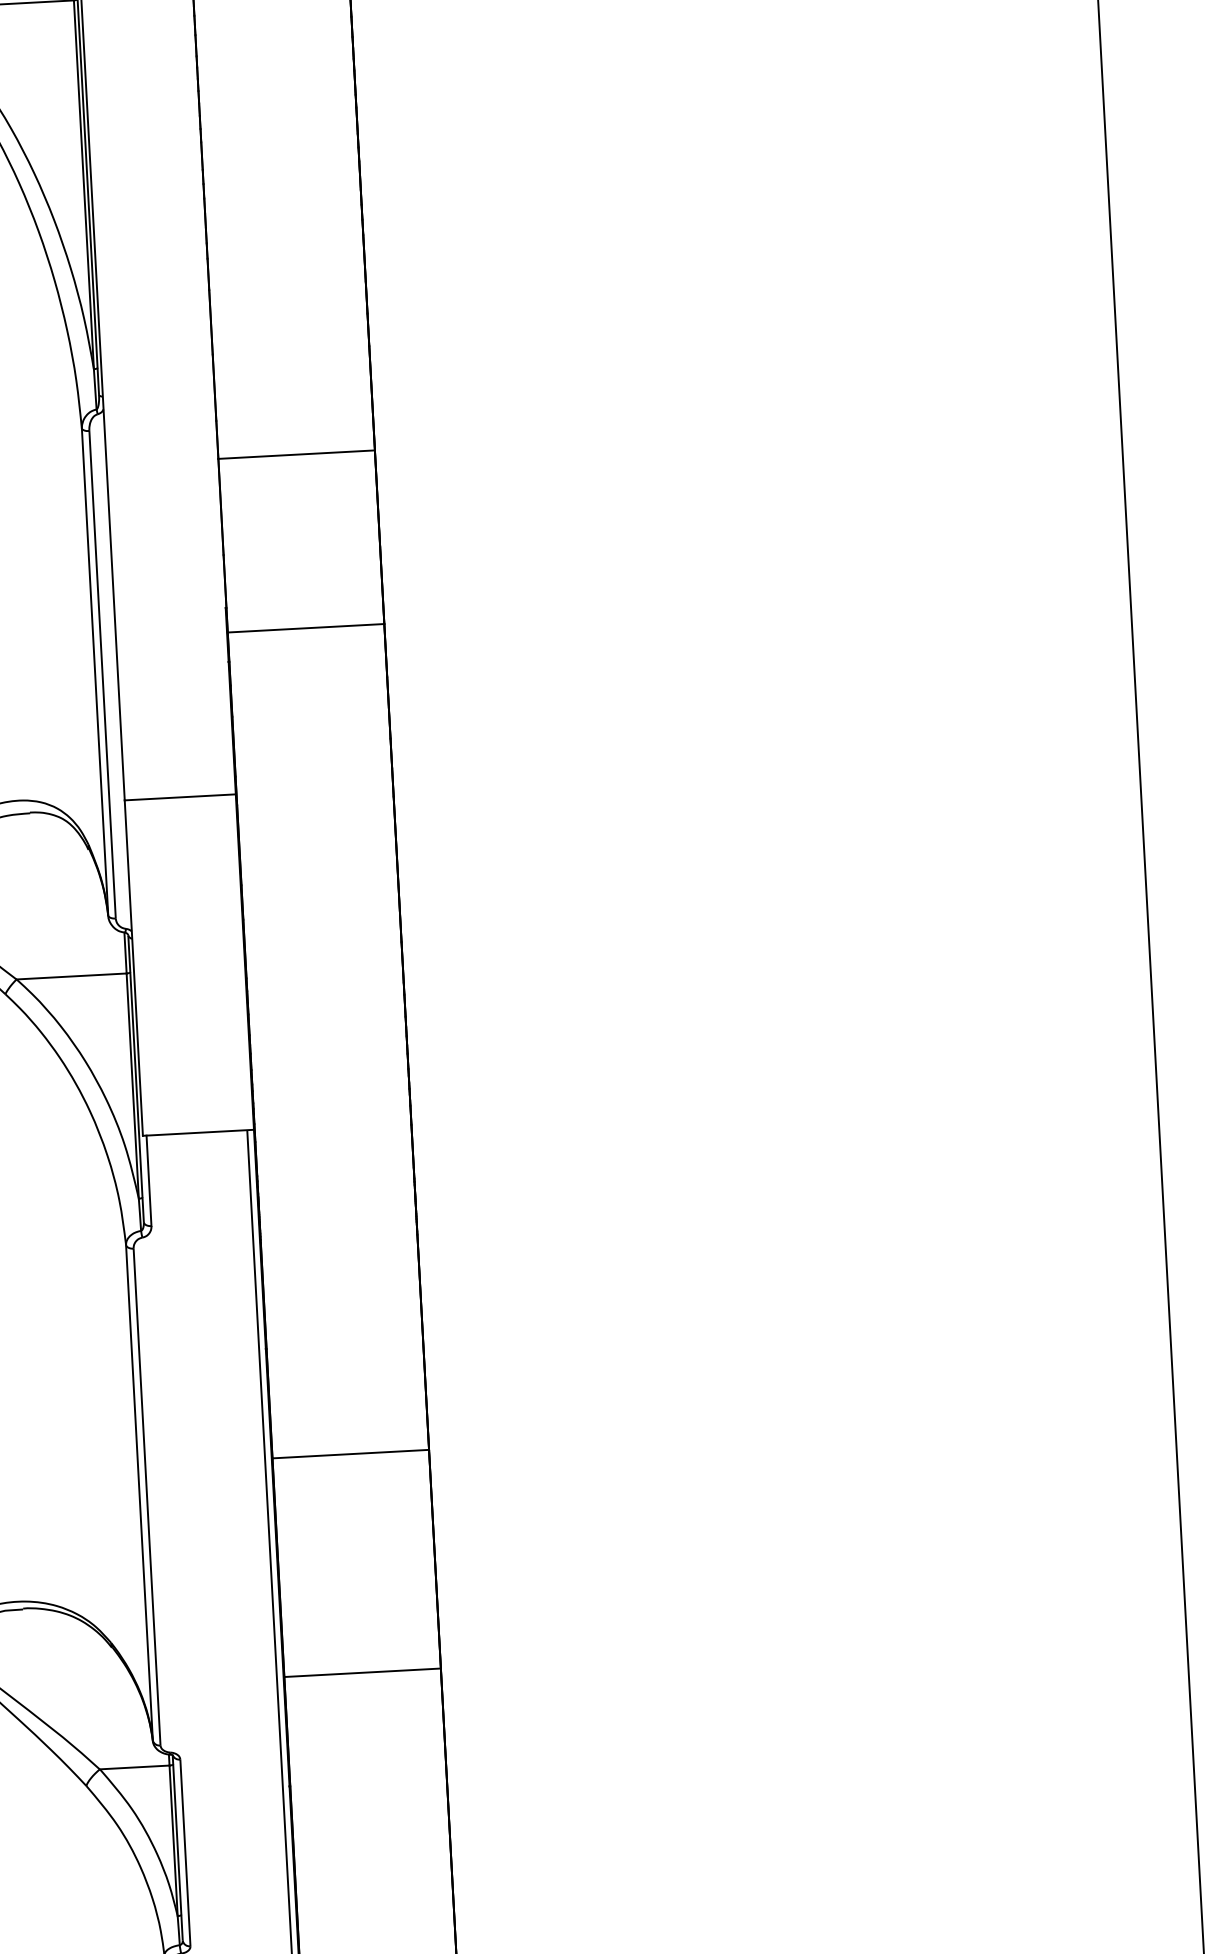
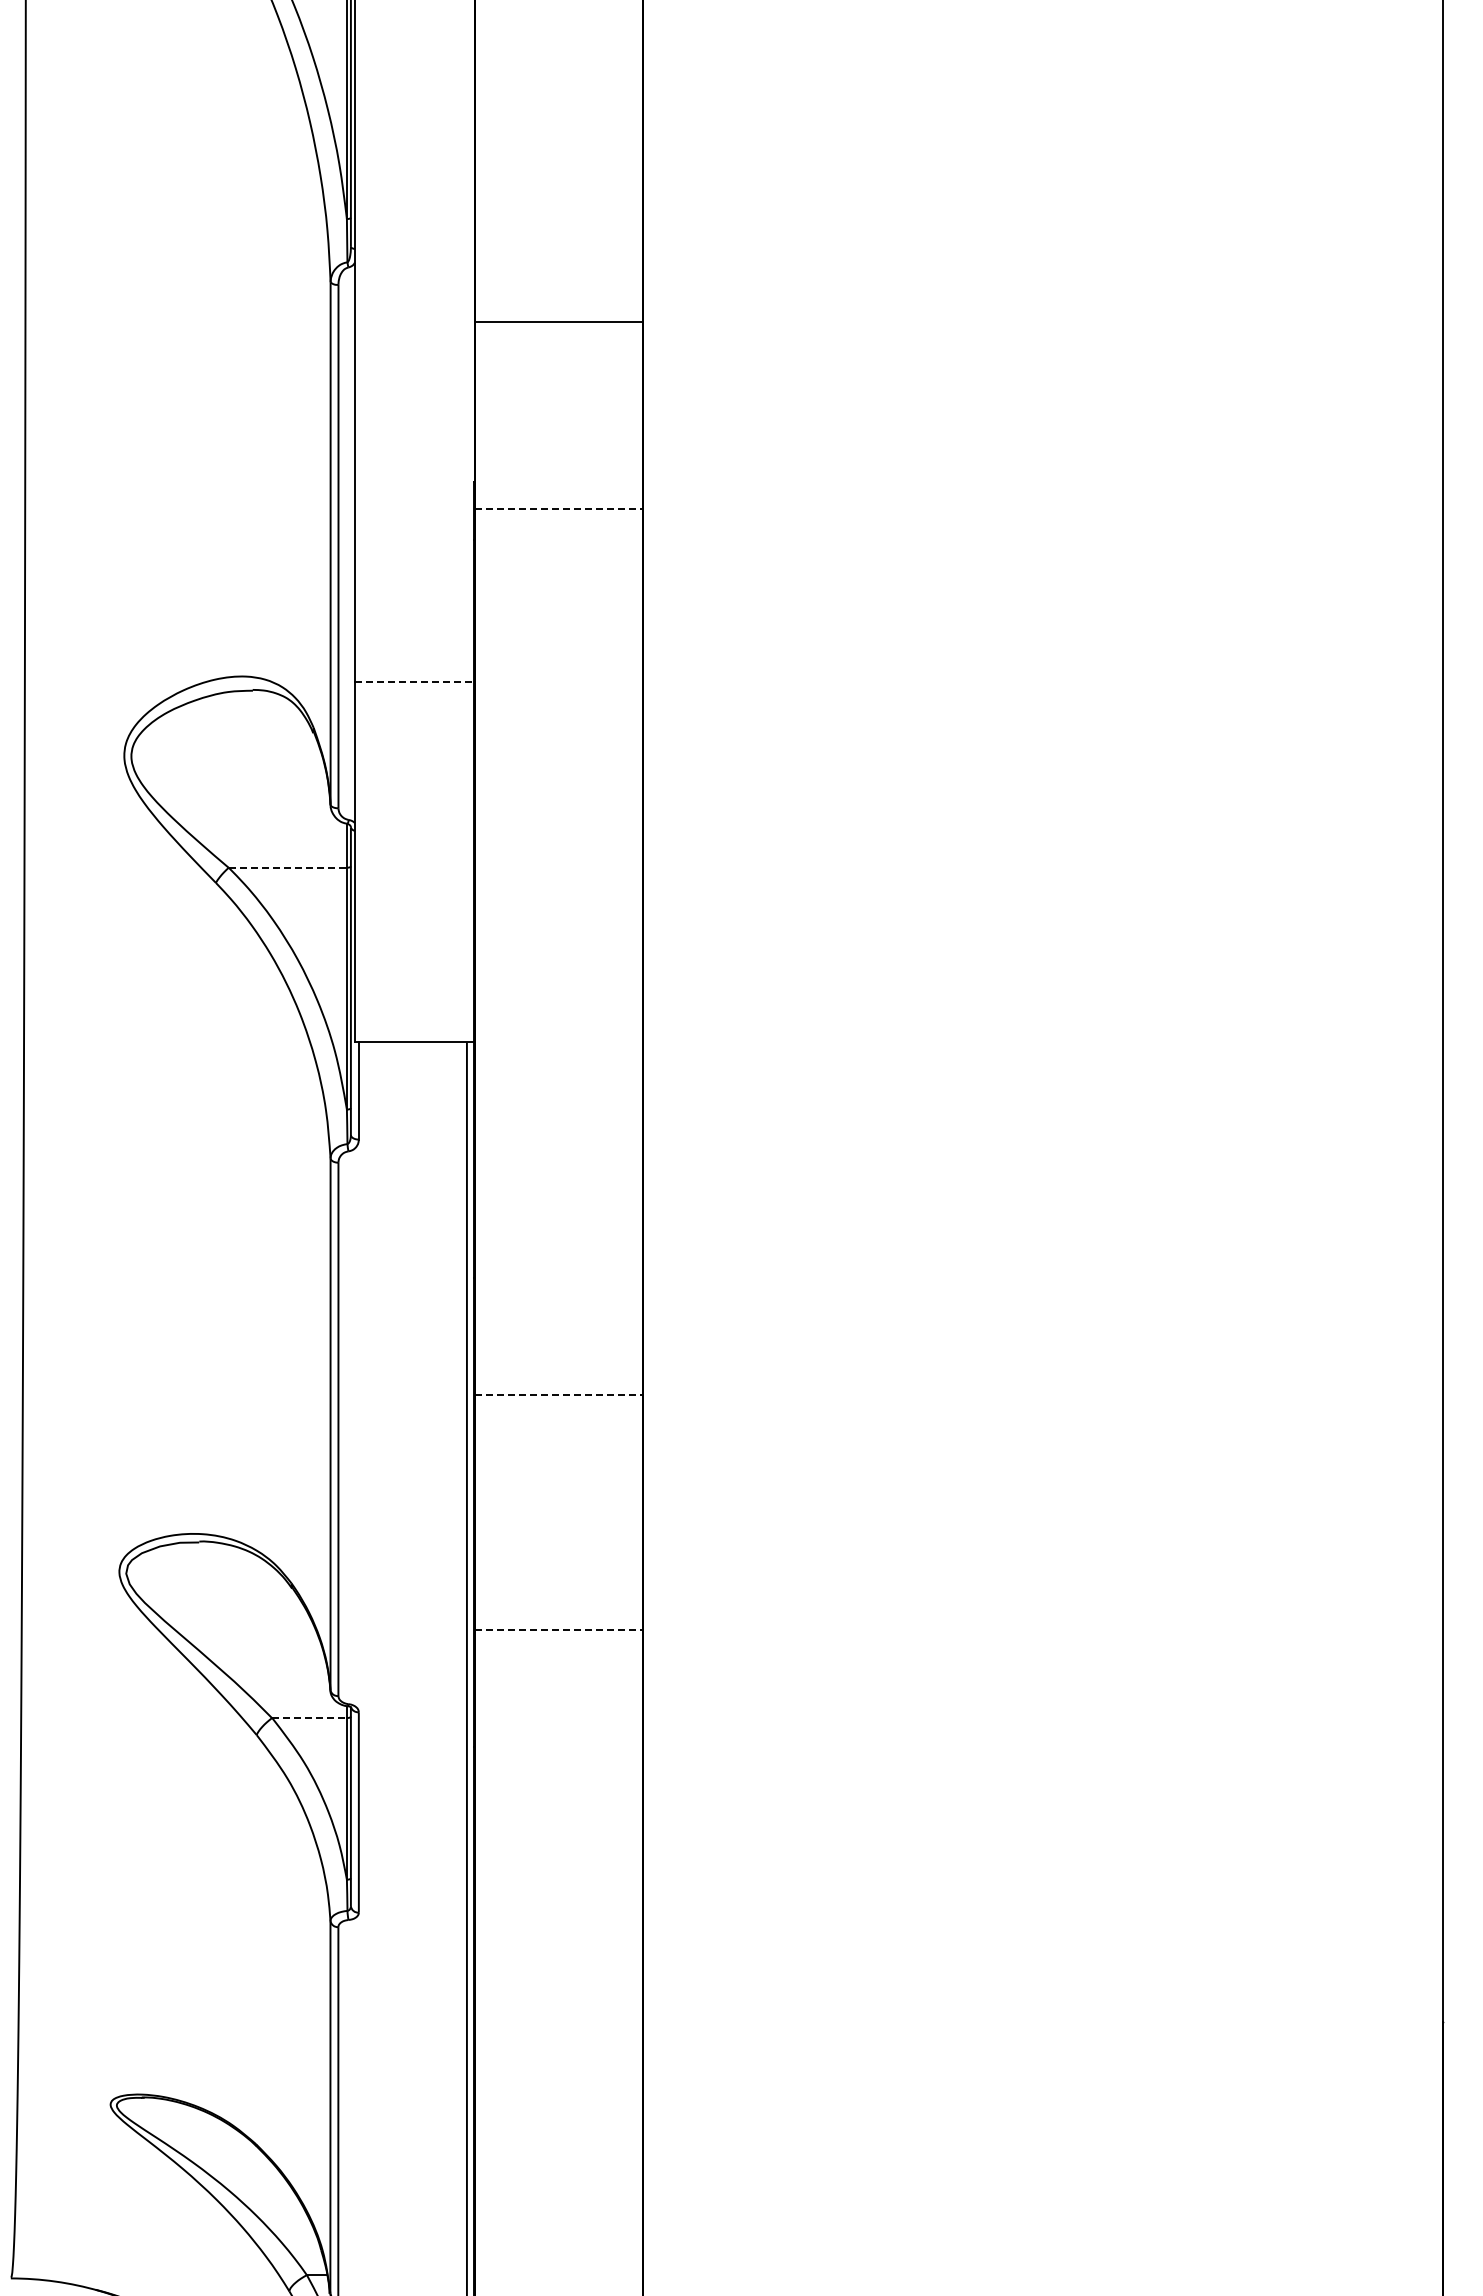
line: (306, 628) -> (559, 508), solid -> dashed
line: (180, 797) -> (414, 682), solid -> dashed
line: (72, 976) -> (288, 867), solid -> dashed
line: (351, 1454) -> (559, 1395), solid -> dashed
line: (363, 1672) -> (559, 1629), solid -> dashed
line: (135, 1767) -> (310, 1718), solid -> dashed

